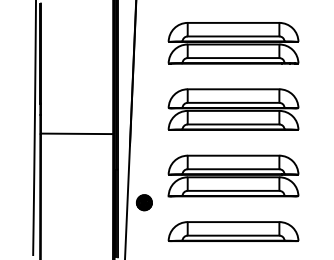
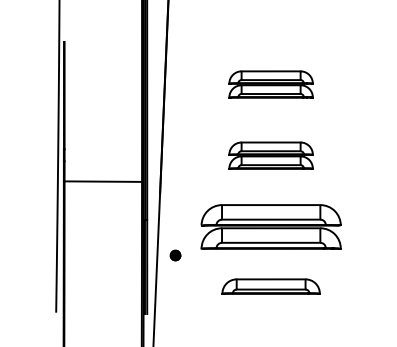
part: (232, 43) -> (270, 84), size x0.6
part: (232, 109) -> (270, 155), size x0.6
part: (144, 202) -> (175, 255), size x0.6
part: (232, 231) -> (270, 286), size x0.7

